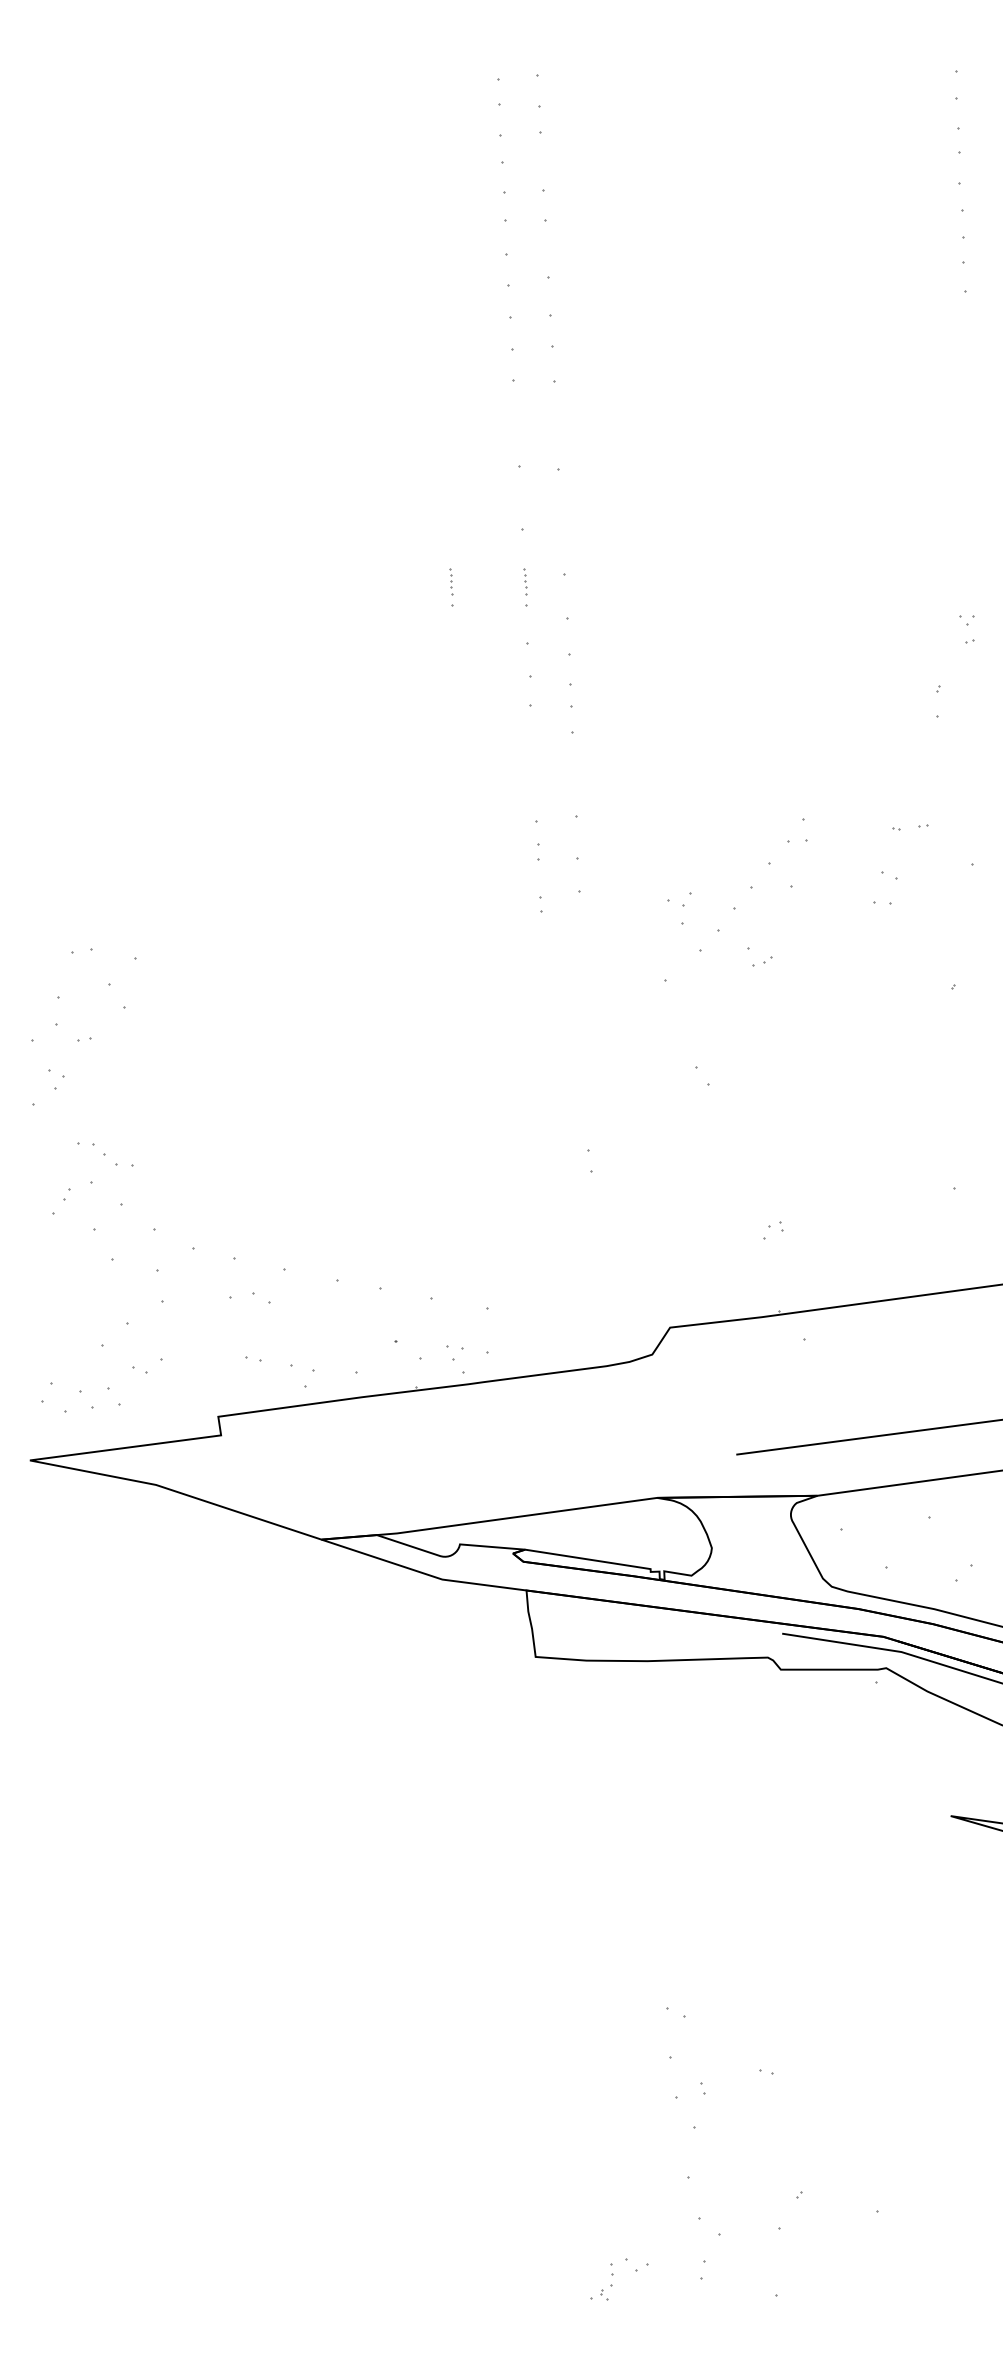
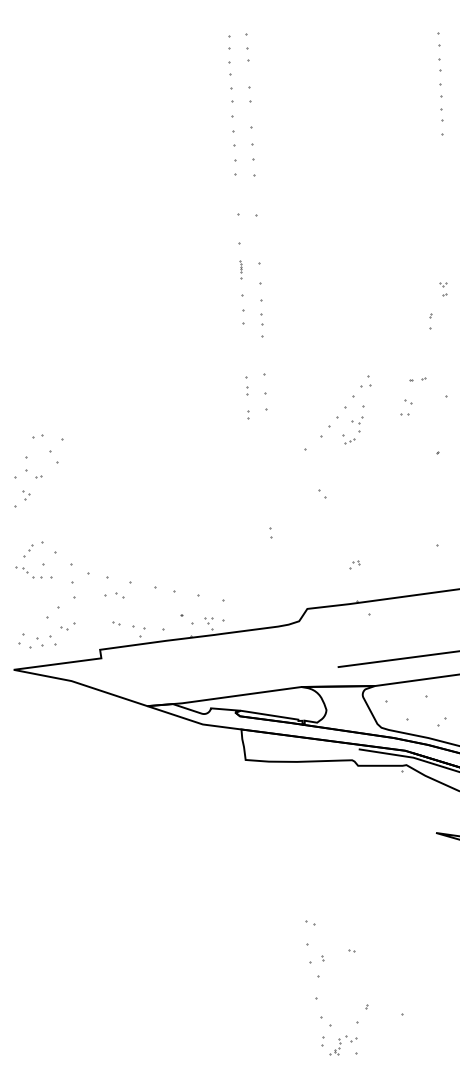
part: (450, 587) -> (206, 269), removed
part: (679, 908) -> (357, 424), moved
part: (105, 1154) -> (28, 572), moved
part: (620, 2279) -> (343, 1045), moved

